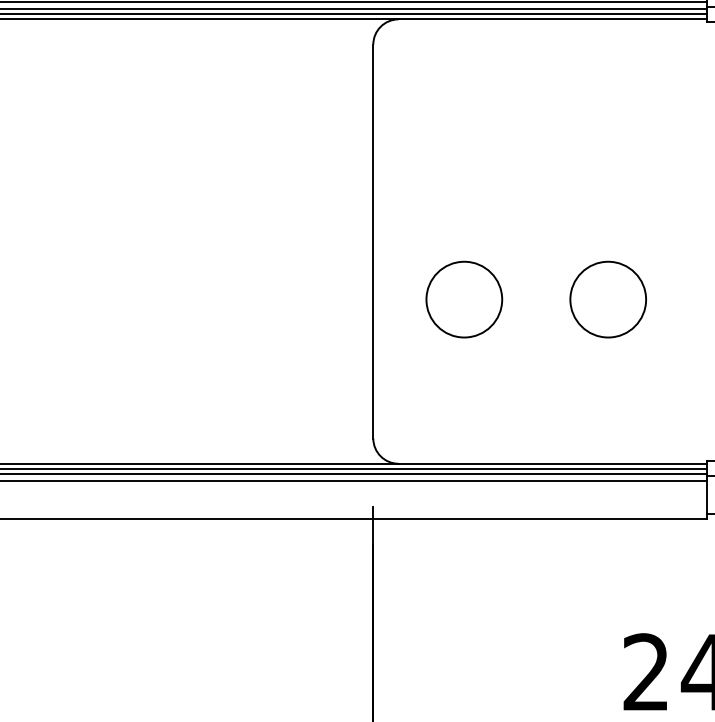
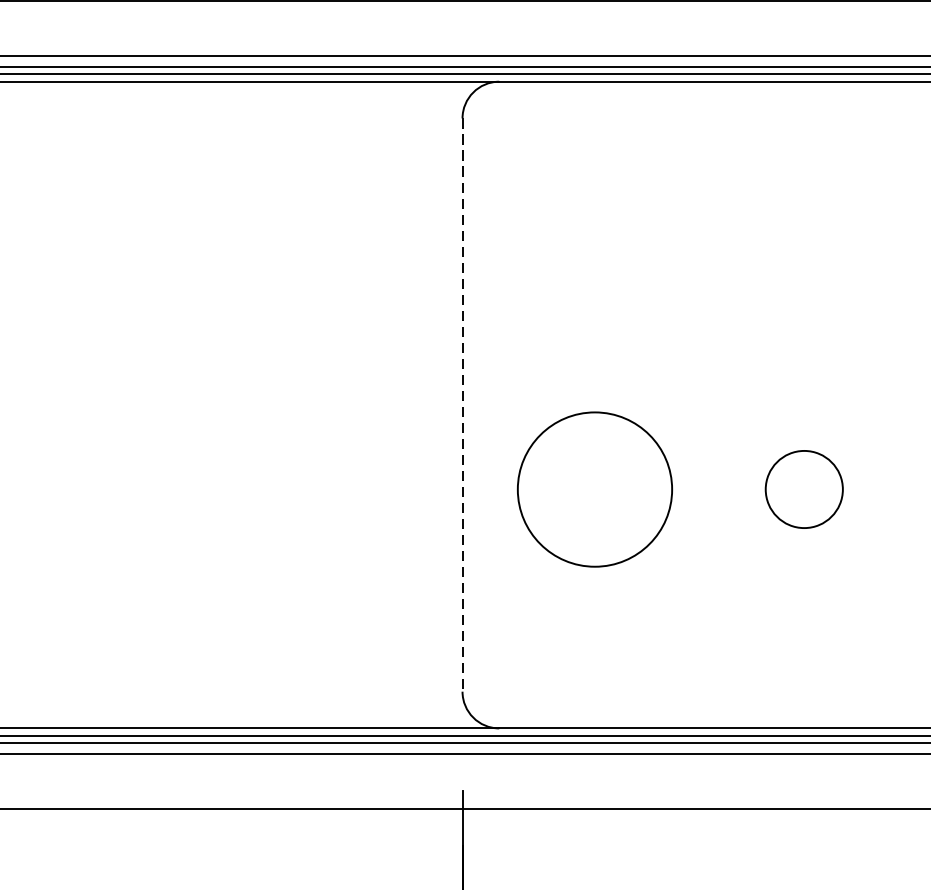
line: (373, 241) -> (462, 404), solid -> dashed
circle: (464, 299) -> (595, 489), size x1.4
circle: (607, 299) -> (803, 489), size x0.7

